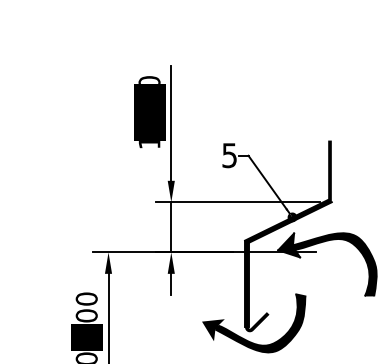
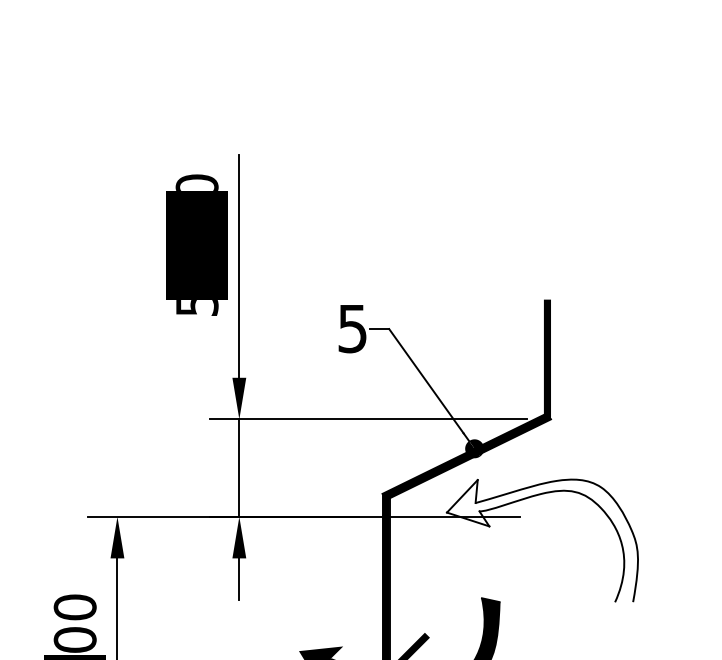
text: (149, 144) -> (197, 307), 10-20 -> 50-20
fill: (327, 264) -> (542, 540), removed

